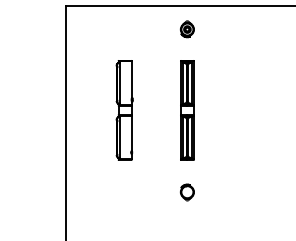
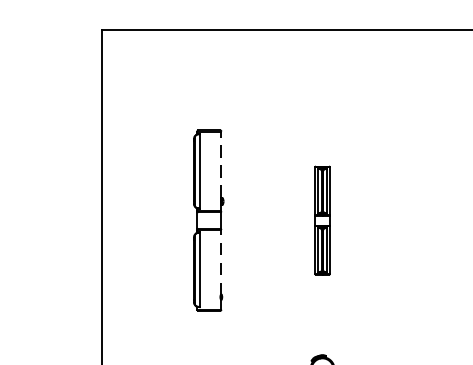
part: (186, 29) -> (320, 73), removed
line: (131, 79) -> (220, 164), solid -> dashed
part: (187, 110) -> (322, 220), size x0.6
line: (131, 133) -> (220, 262), solid -> dashed

